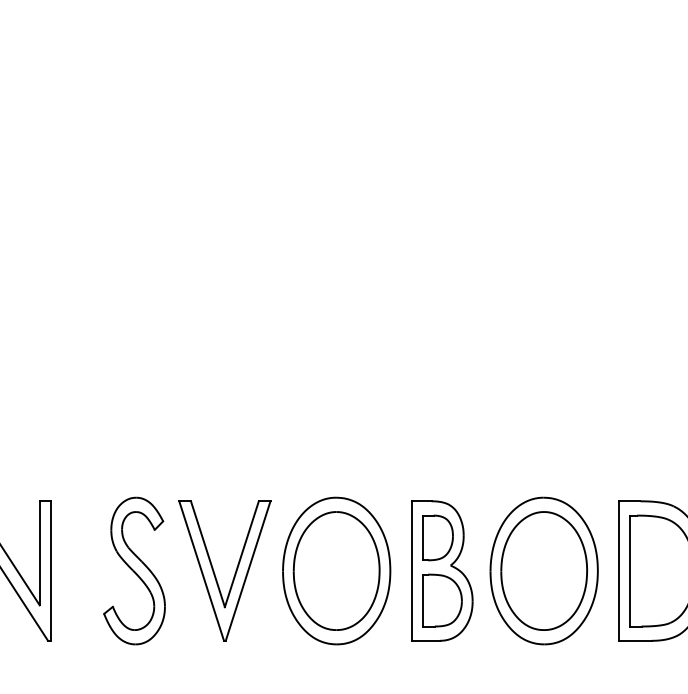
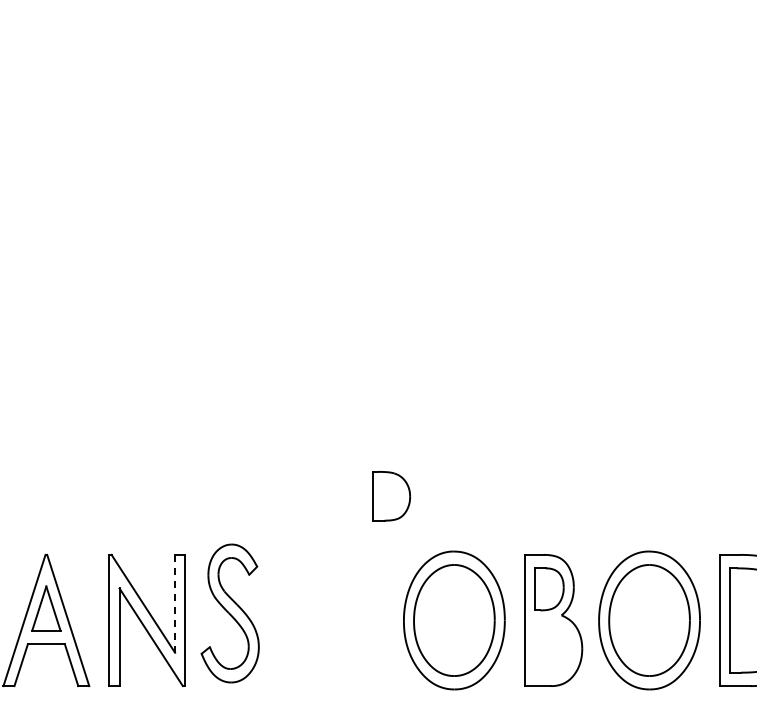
line: (40, 552) -> (175, 603), solid -> dashed
part: (133, 571) -> (229, 613), moved
part: (233, 575) -> (357, 624), removed
part: (442, 600) -> (391, 496), moved

